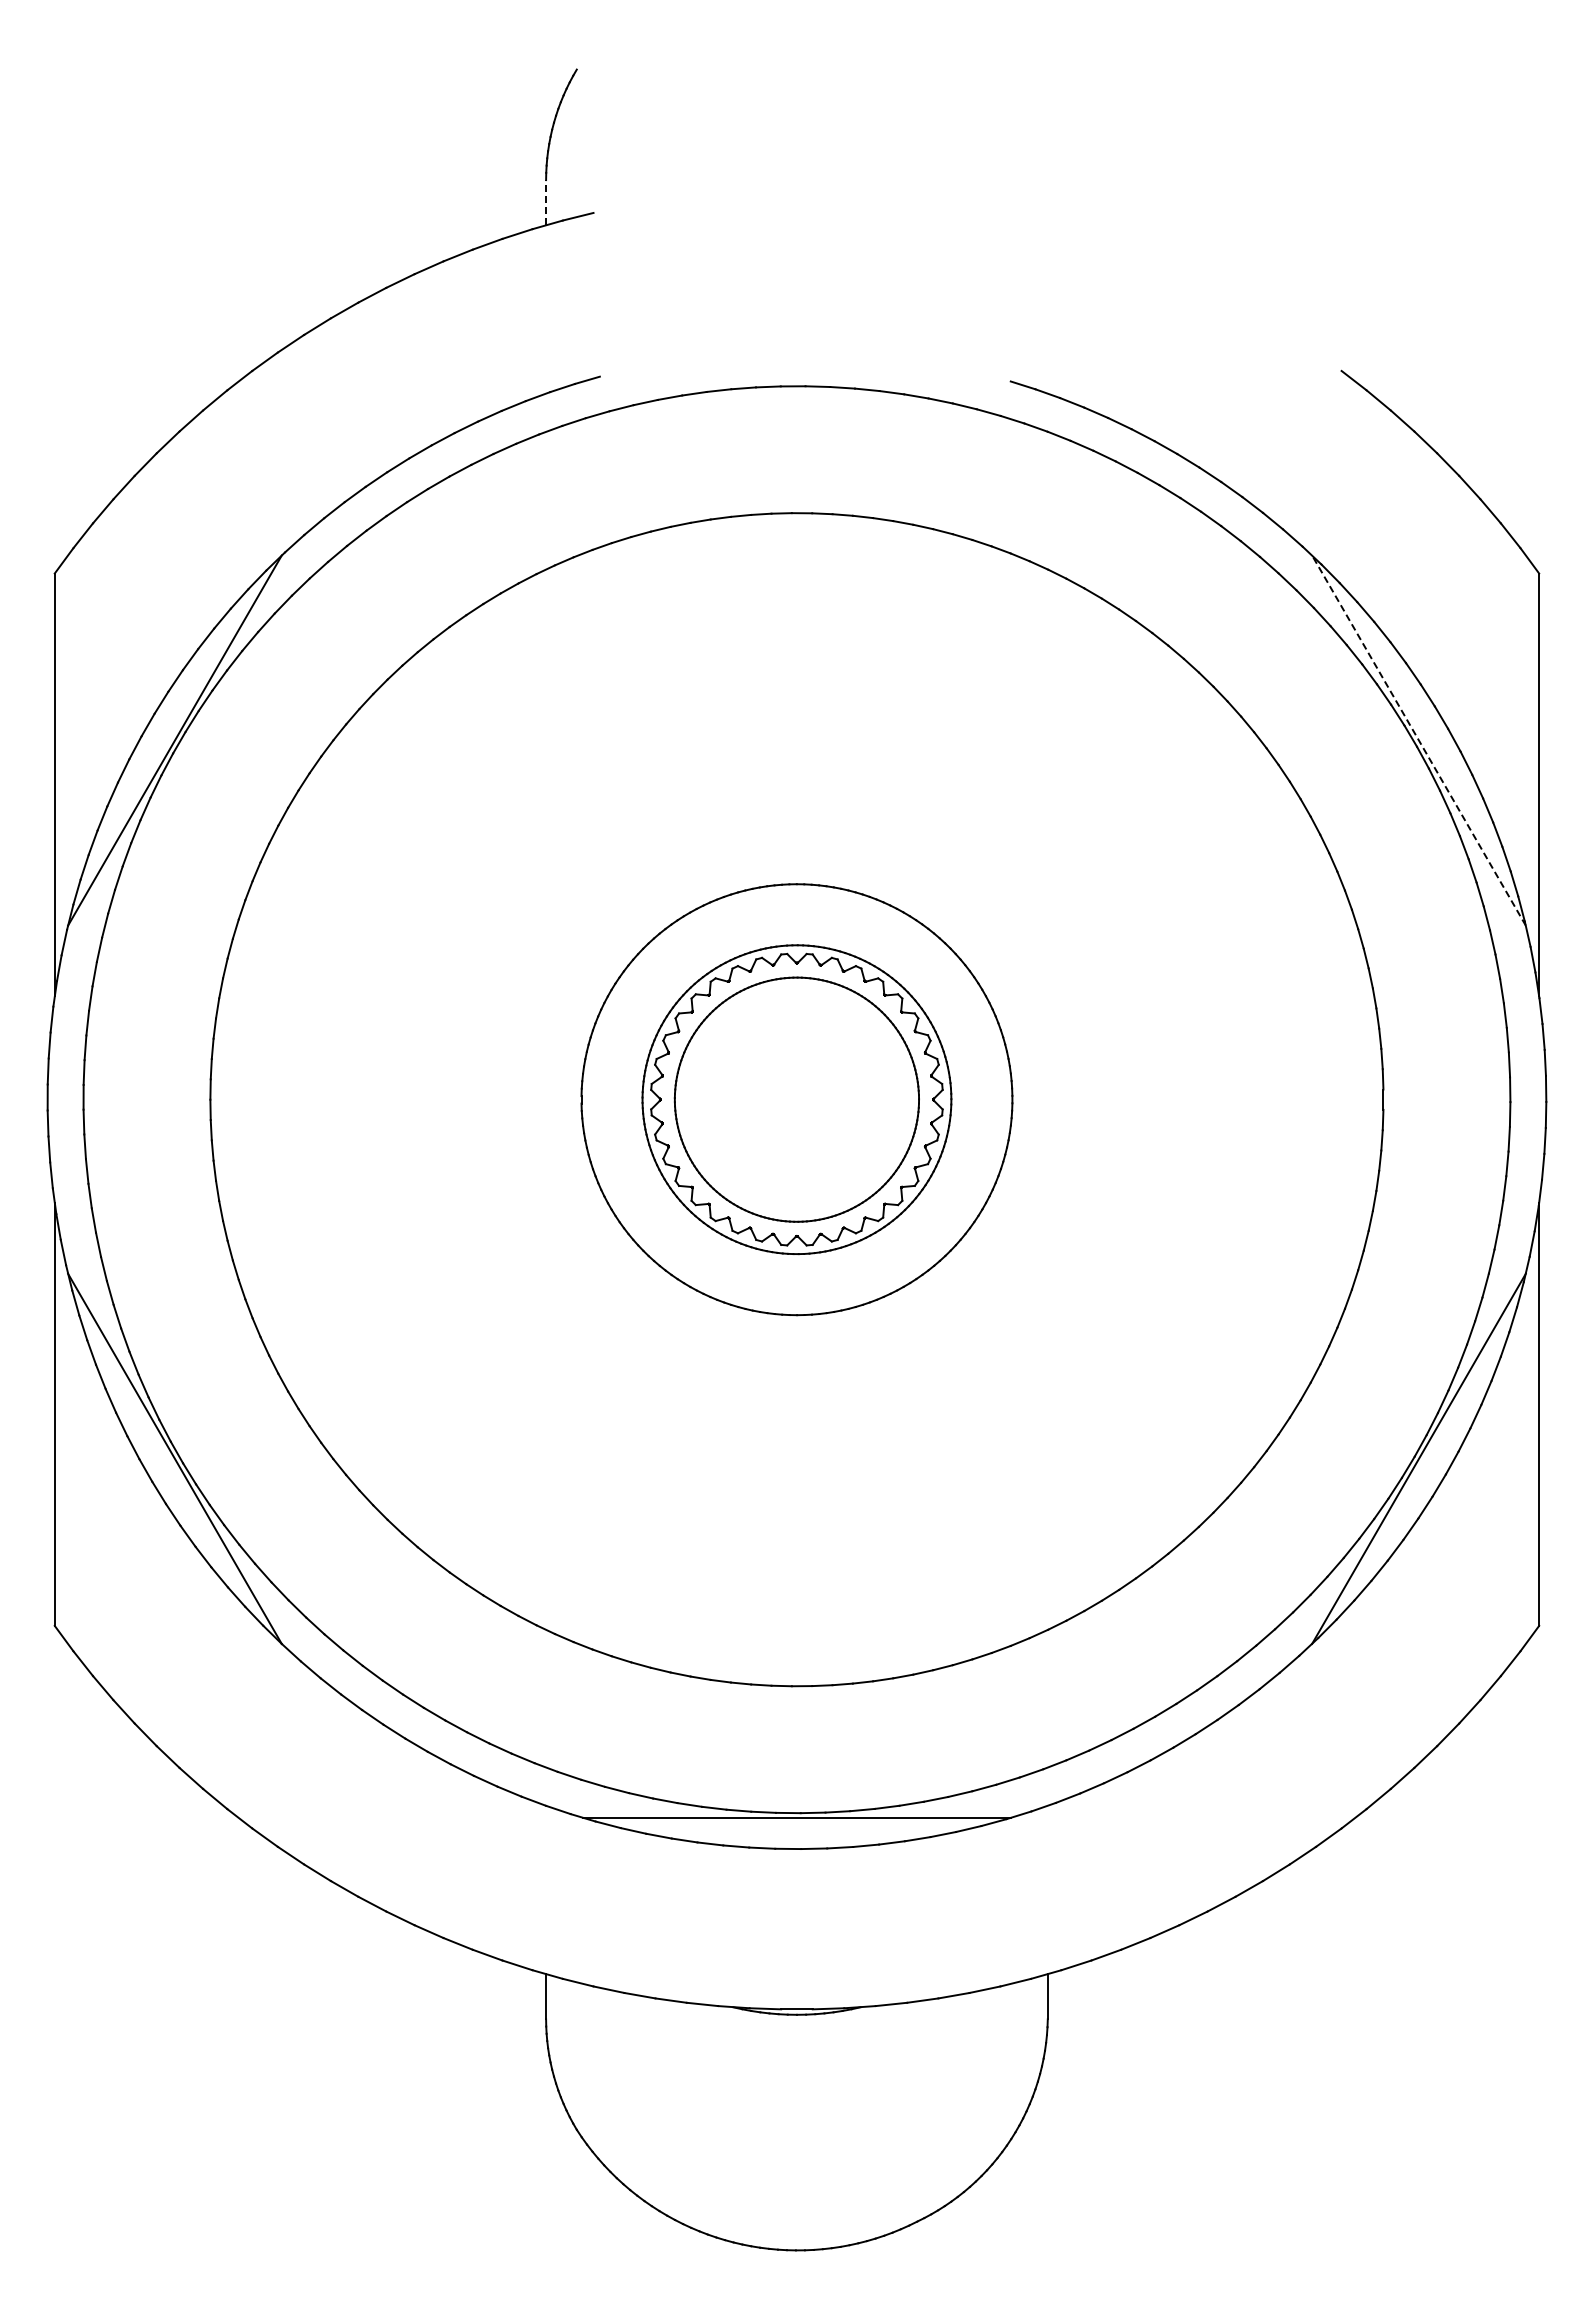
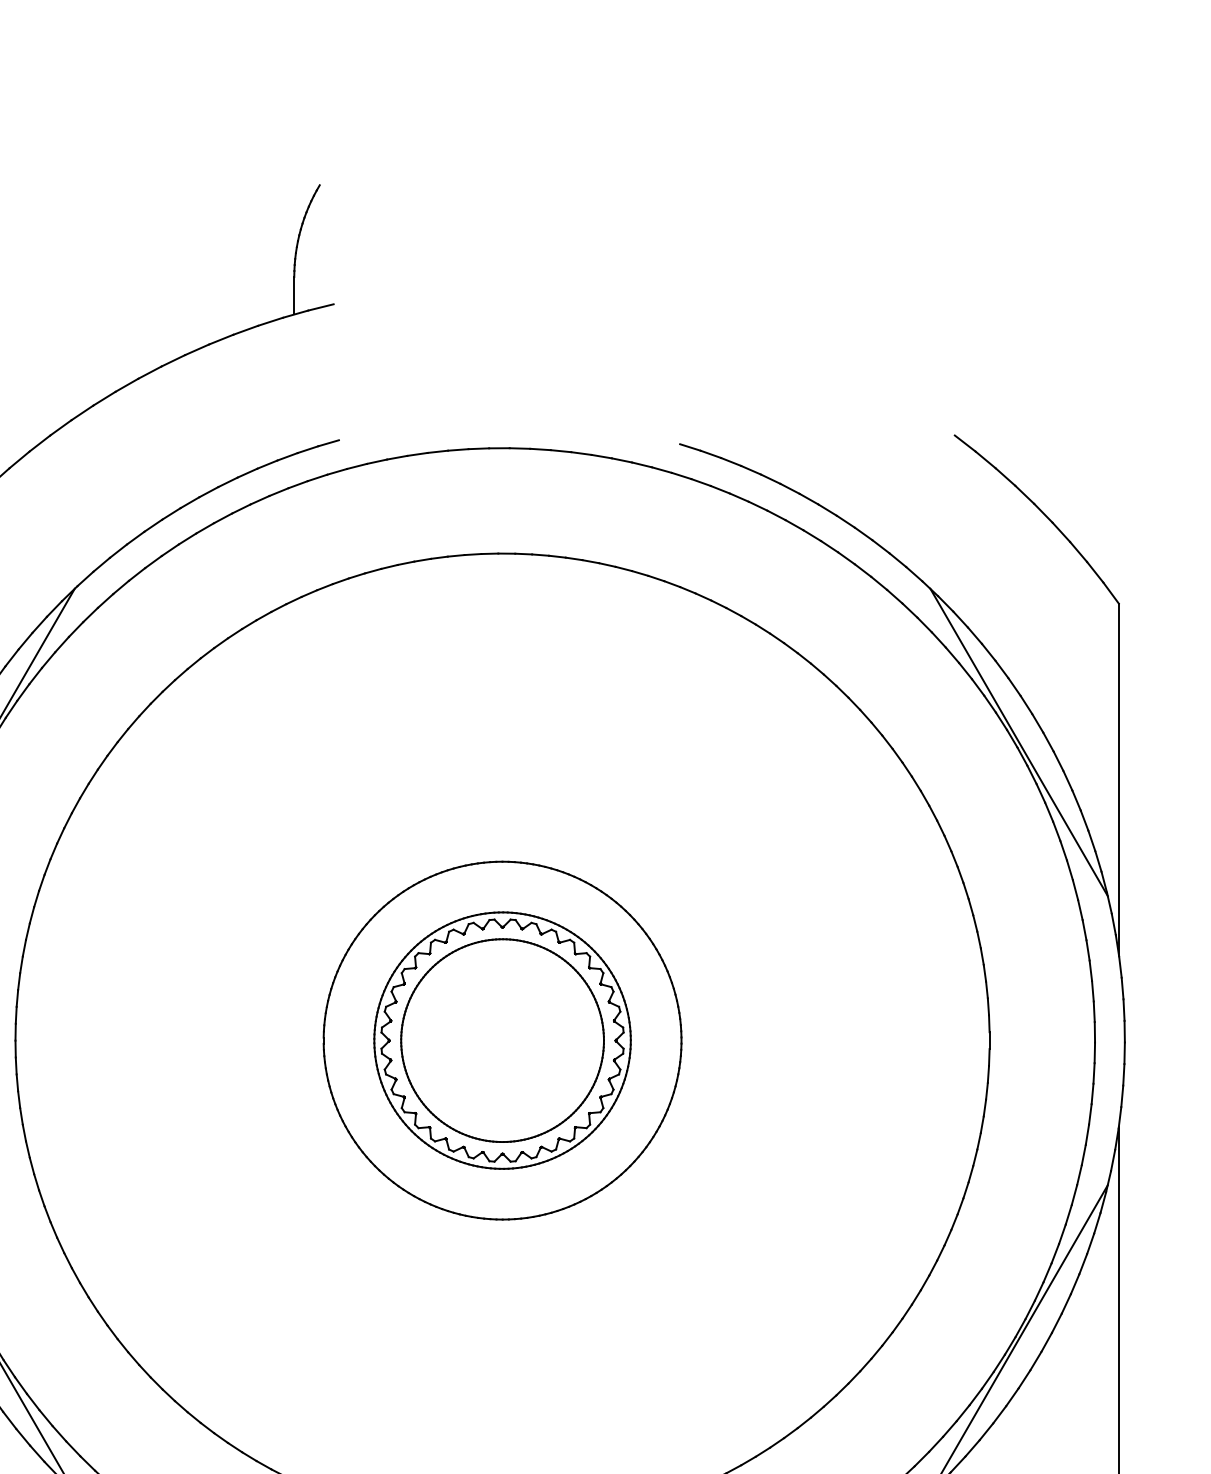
line: (546, 202) -> (294, 295), dashed -> solid
line: (1418, 740) -> (1018, 742), dashed -> solid

